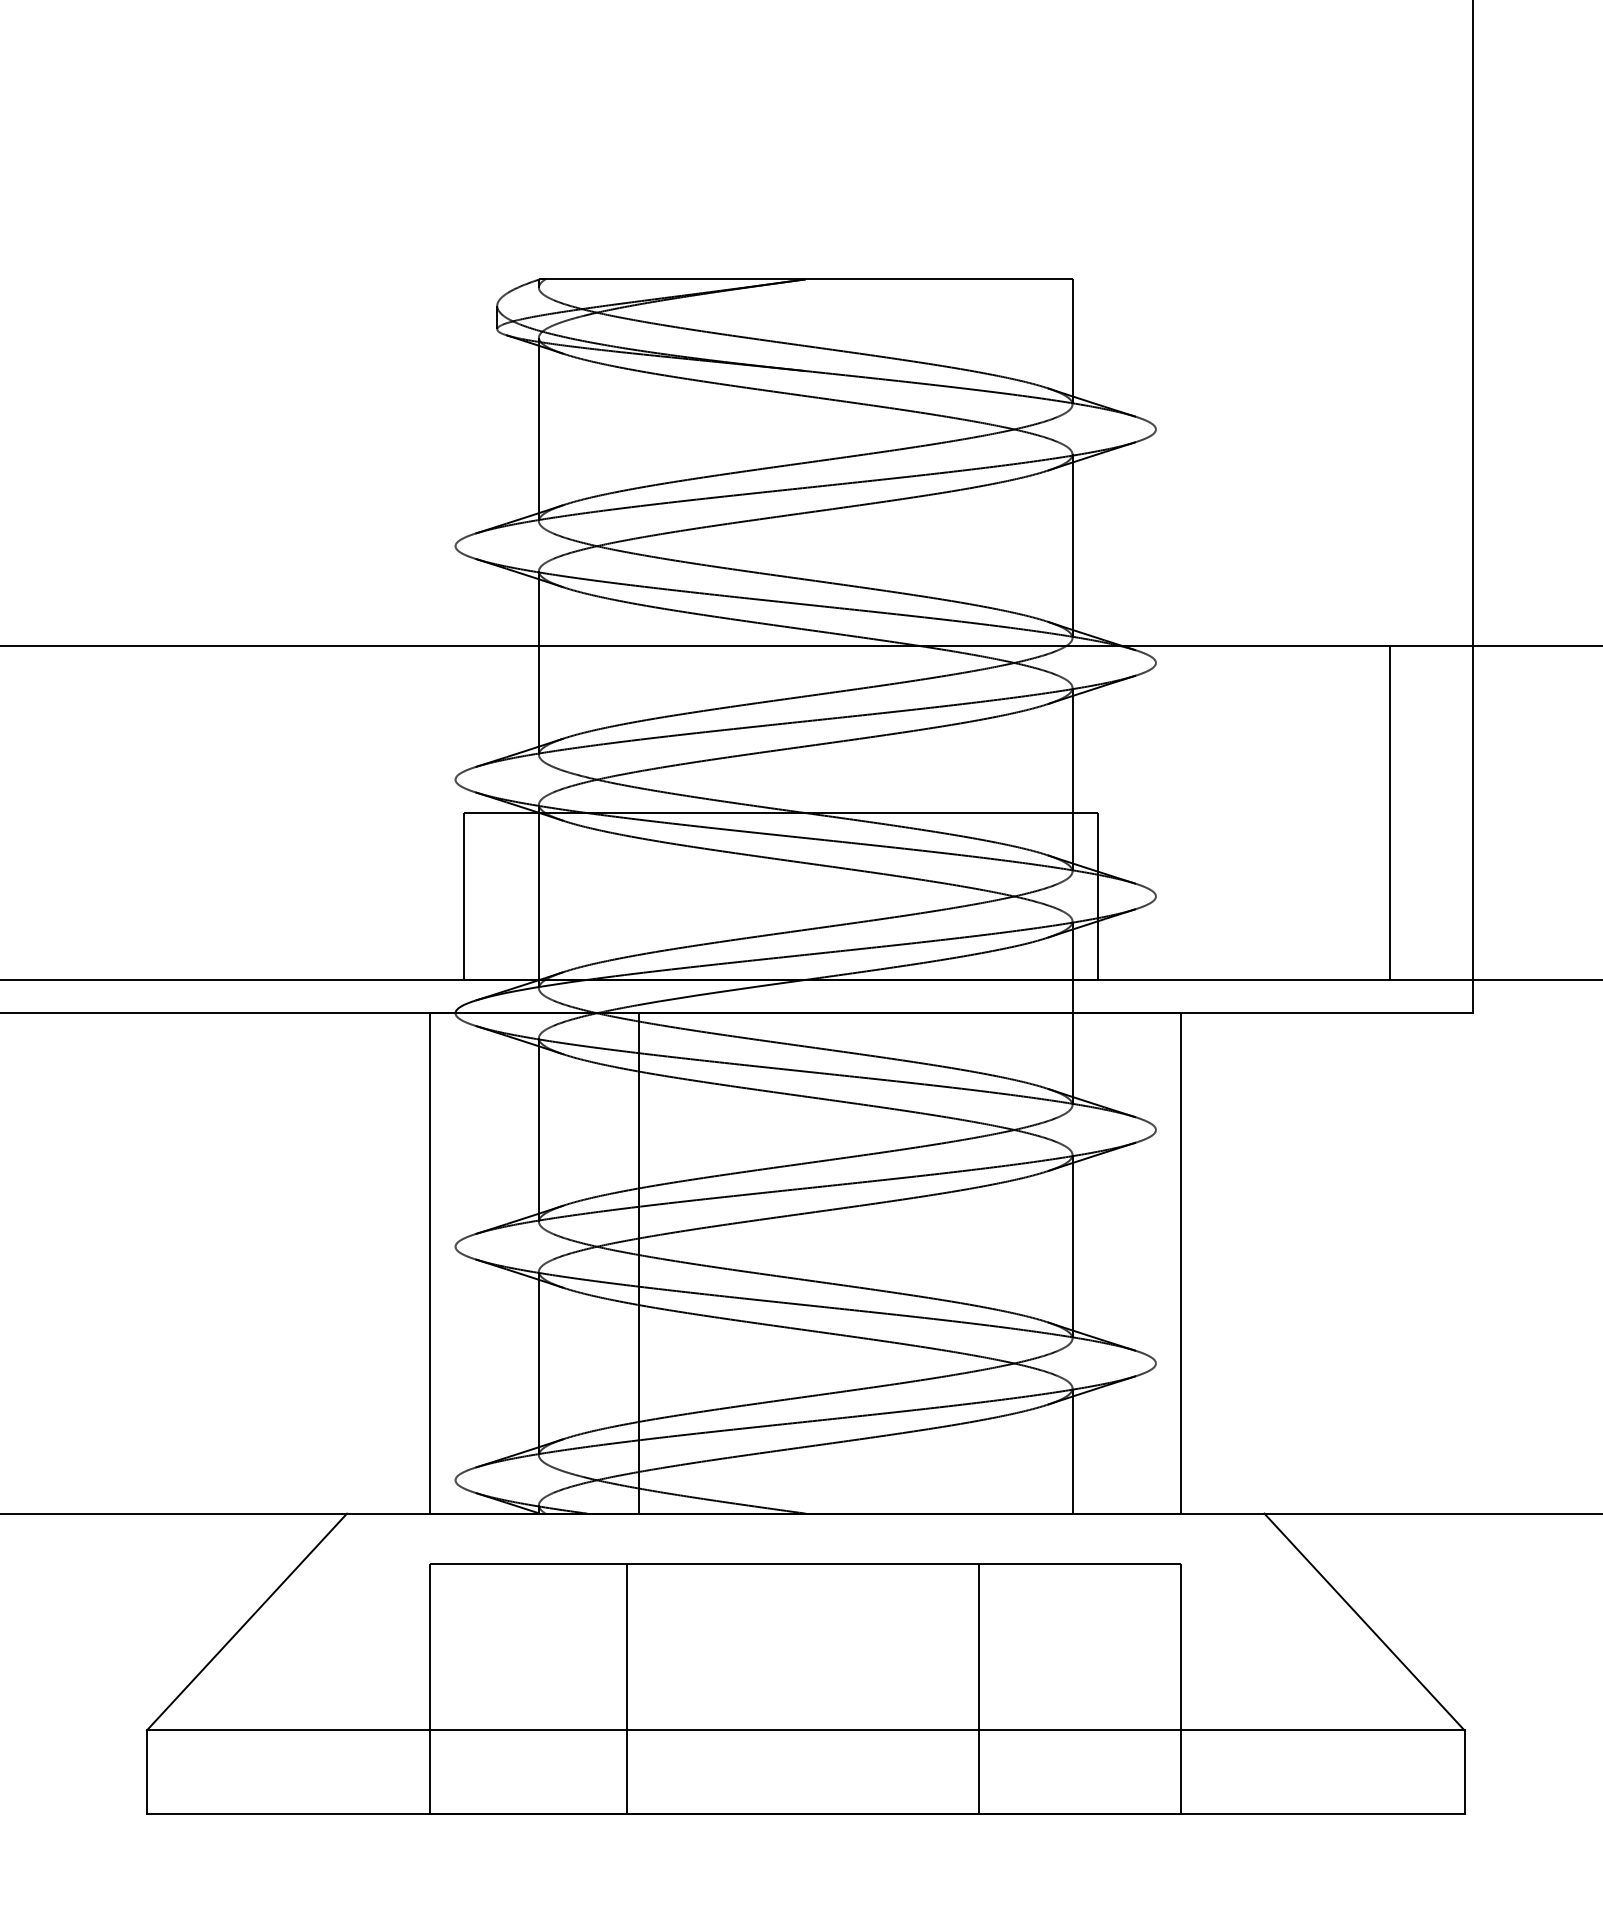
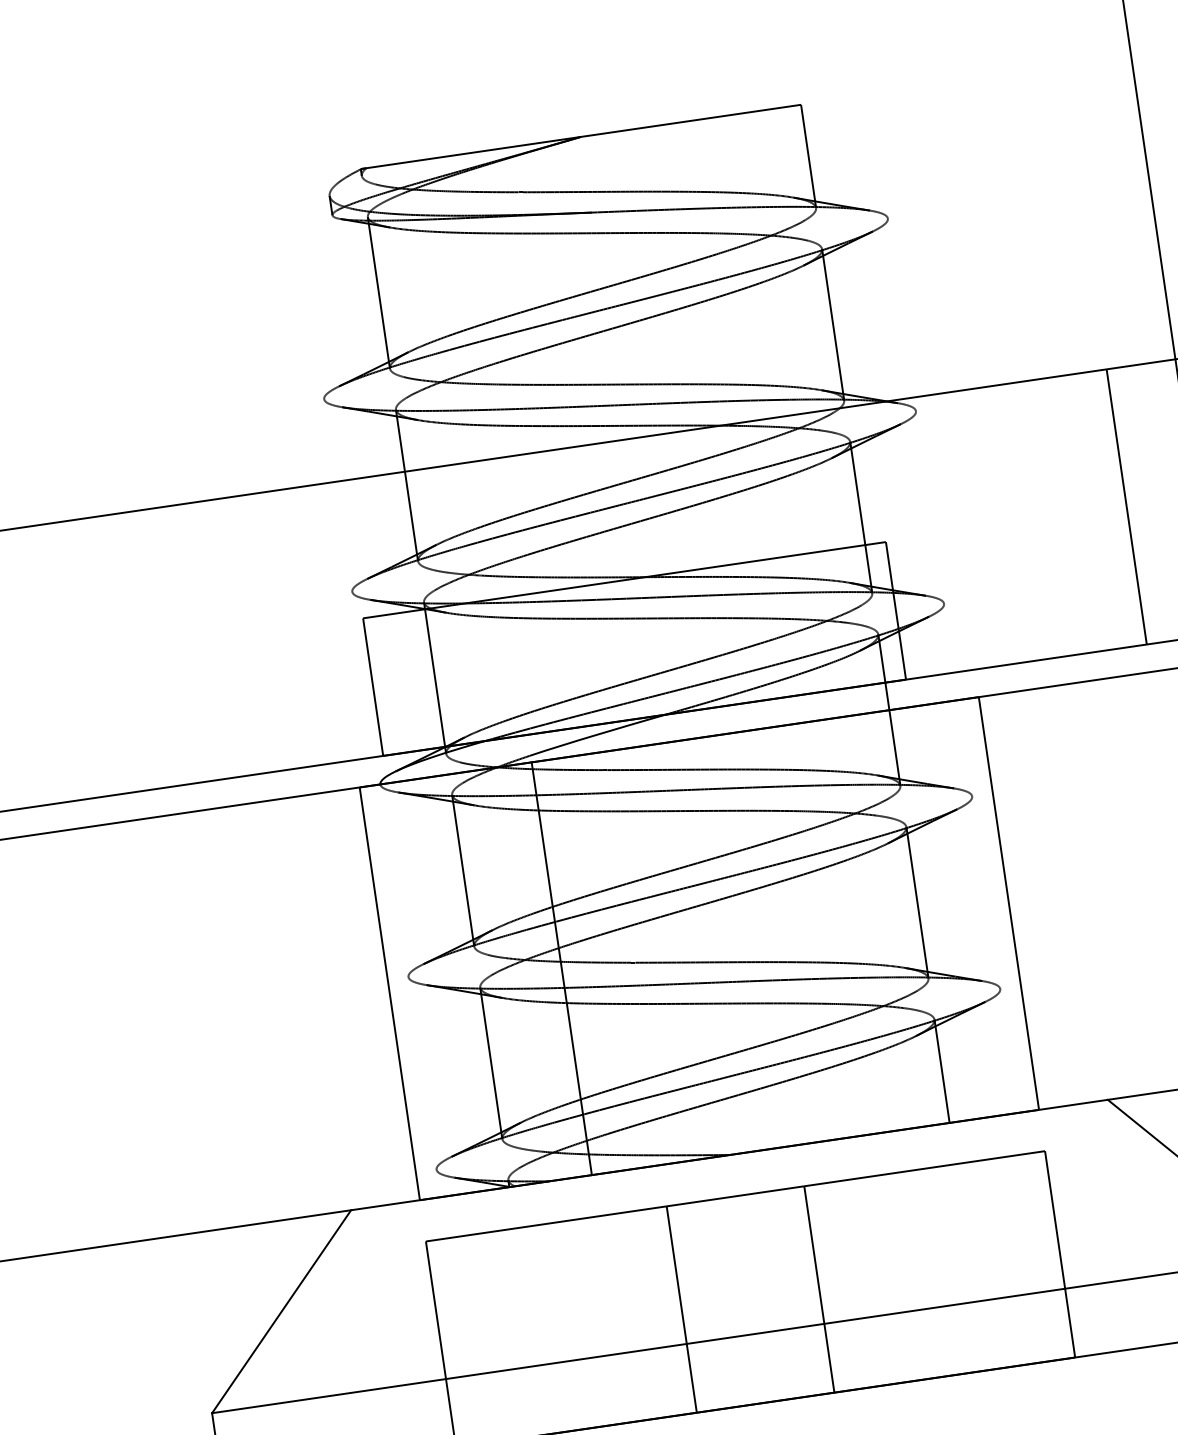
line: (627, 1688) -> (681, 1309), moved
line: (979, 1688) -> (819, 1289), moved

